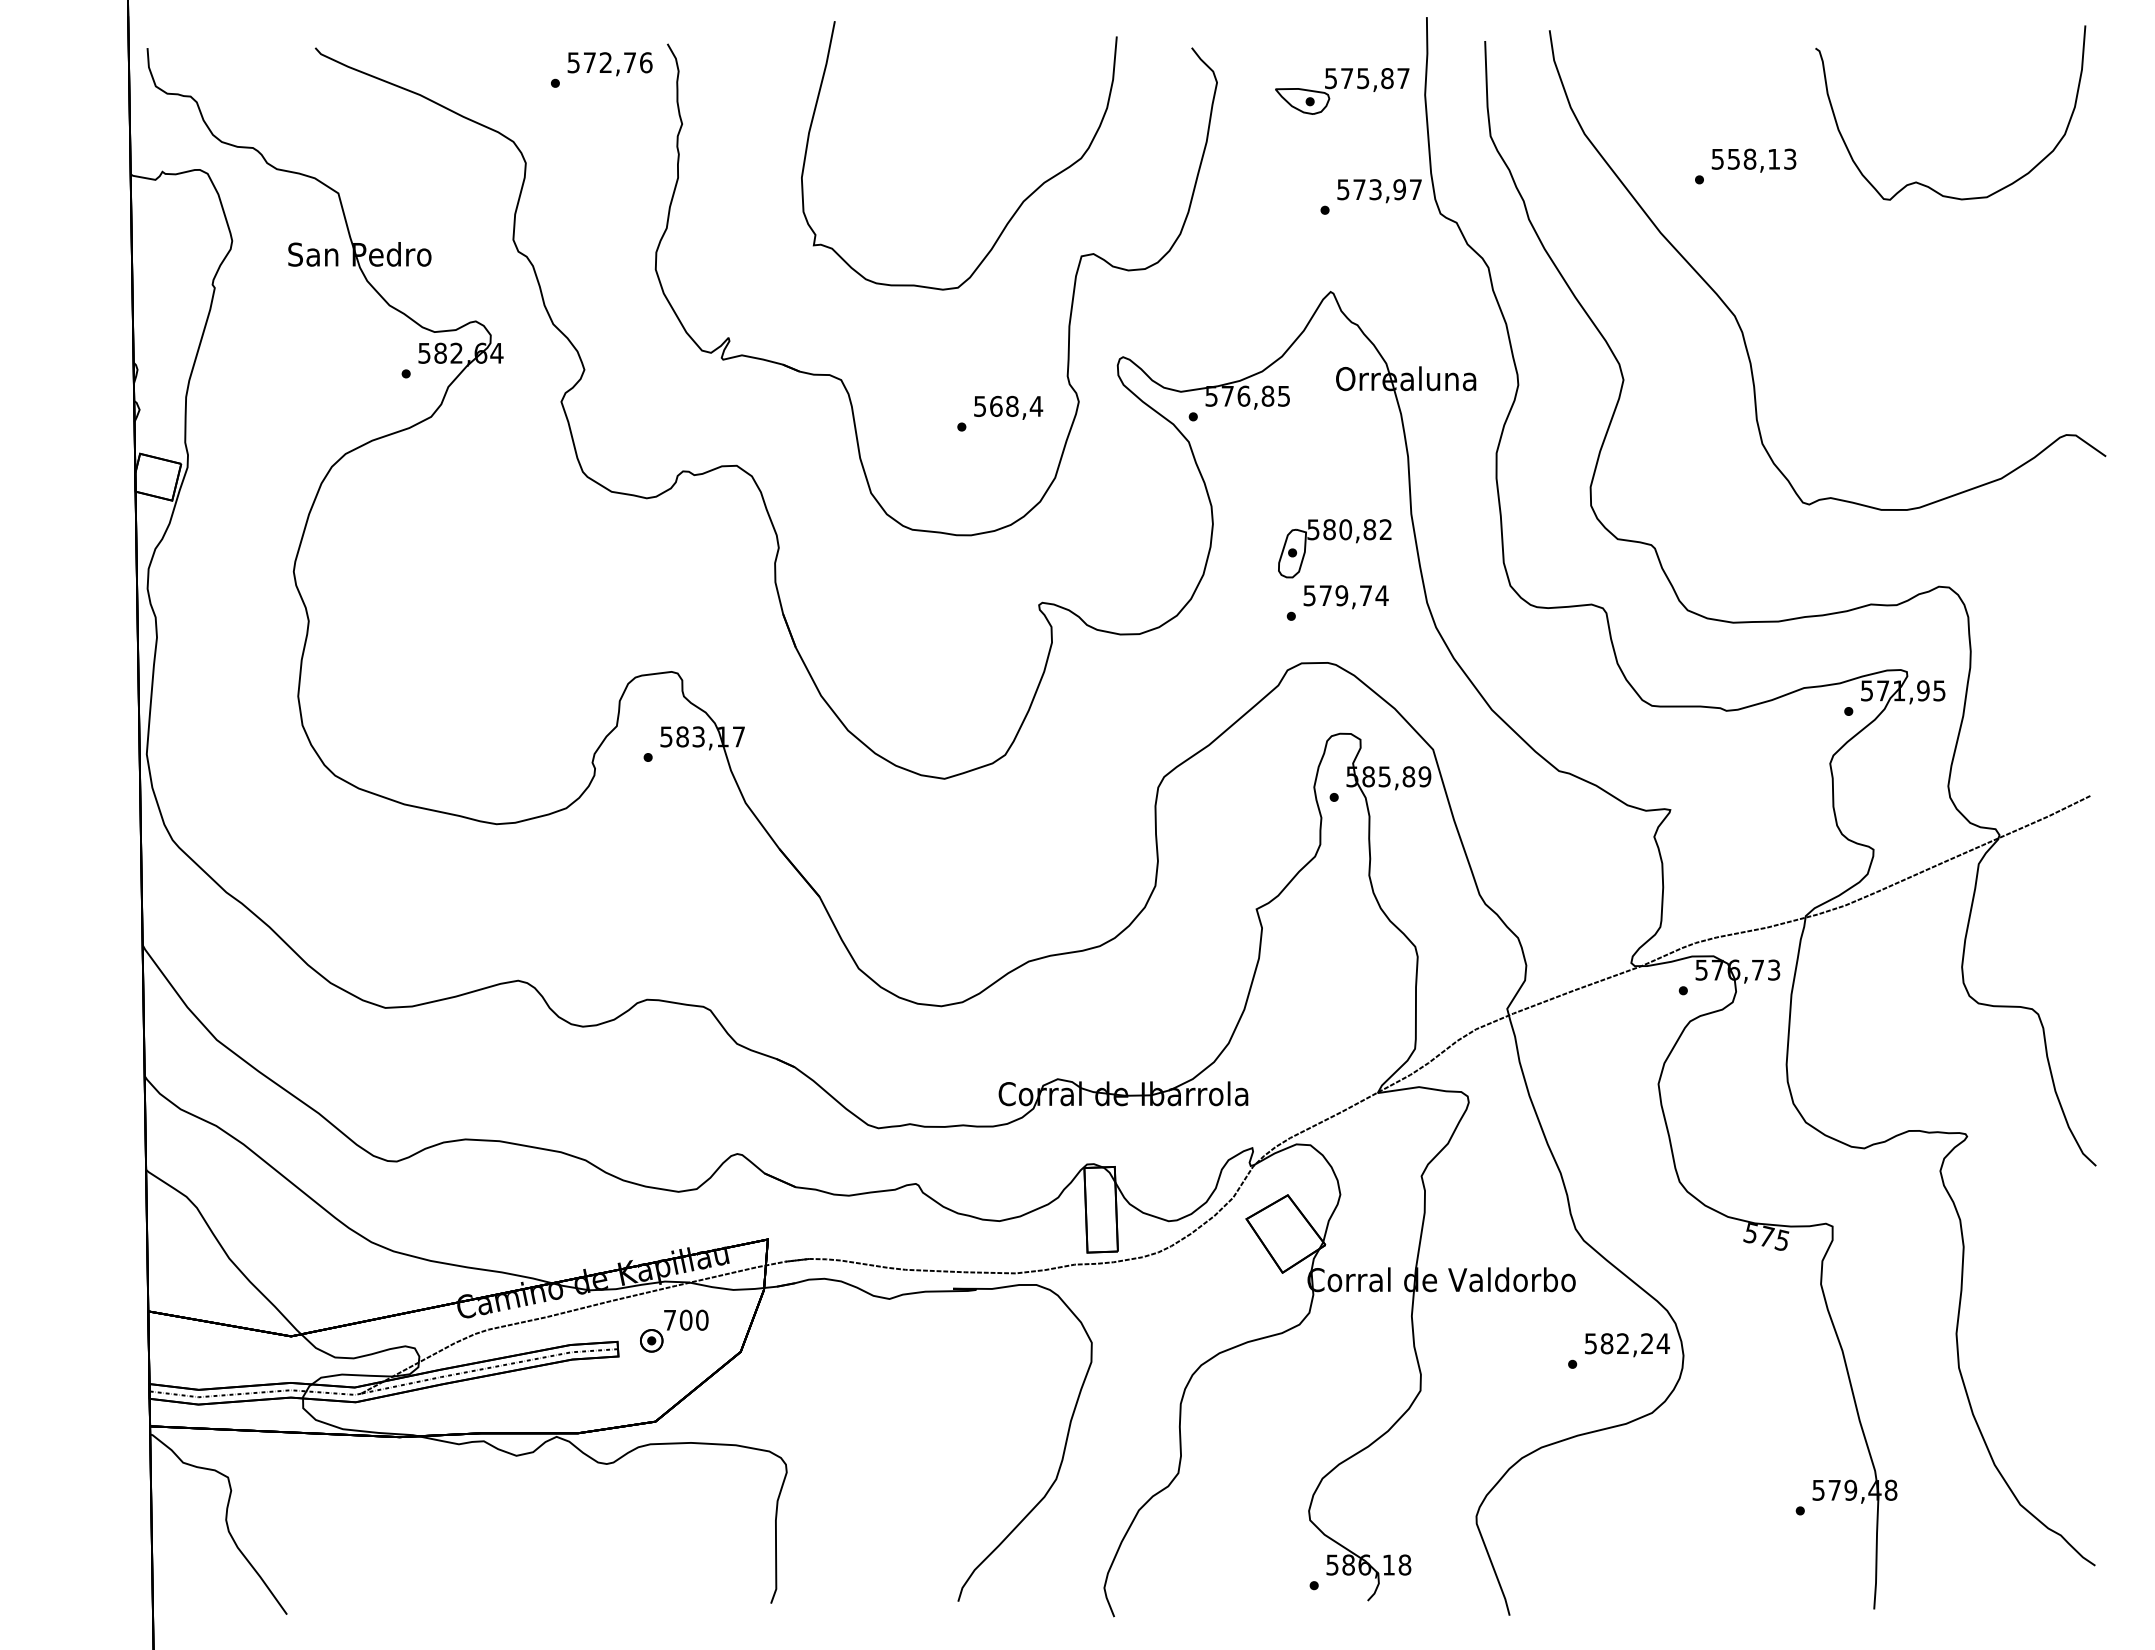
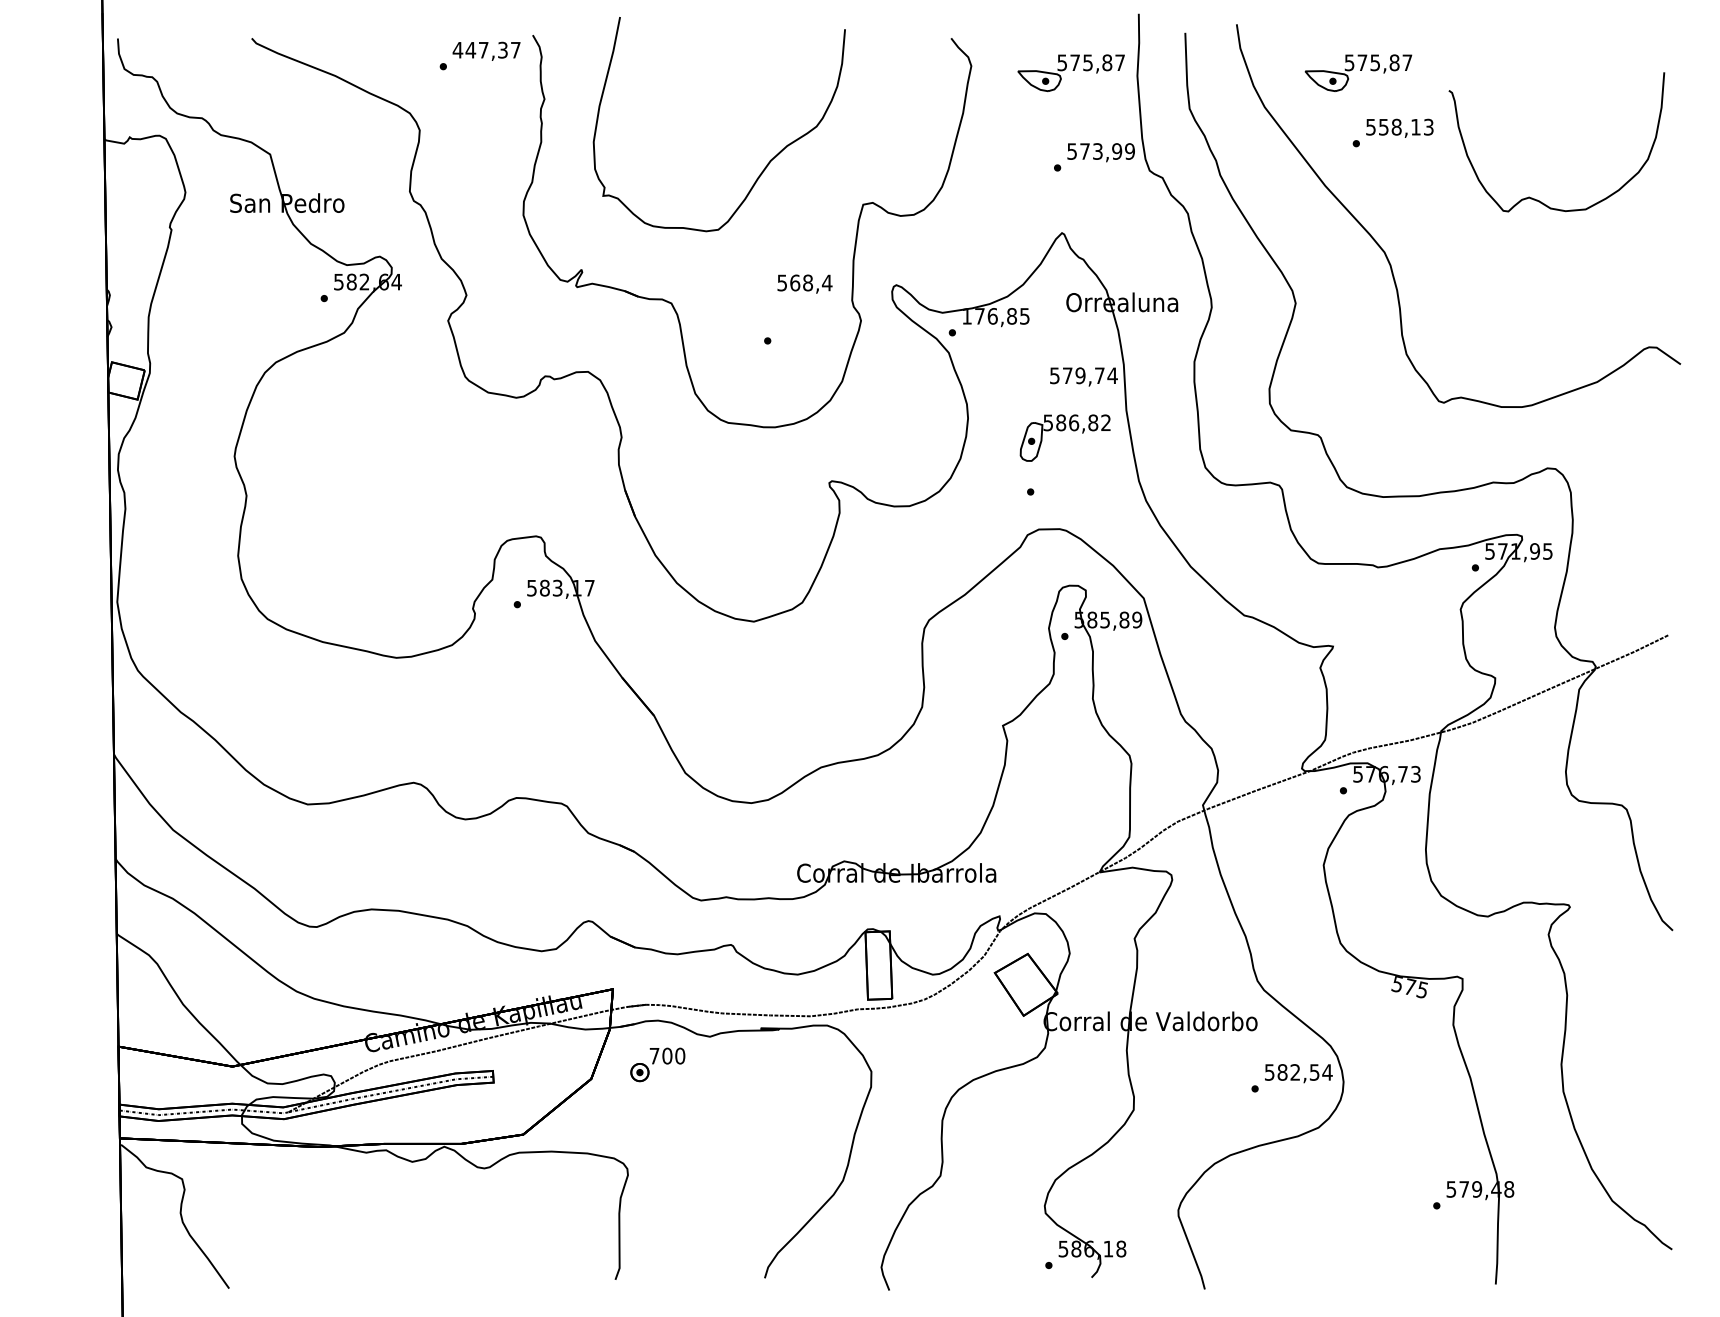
text: (609, 62) -> (486, 50), 572,76 -> 447,37
part: (1702, 91) -> (1358, 73), added
curve: (1922, 183) -> (1534, 198), moved
text: (1415, 189) -> (1129, 151), 573,97 -> 573,99
curve: (1021, 202) -> (769, 161), moved
text: (1211, 396) -> (966, 316), 576,85 -> 176,85
text: (1008, 407) -> (804, 283), moved
text: (1345, 529) -> (1073, 422), 580,82 -> 586,82
text: (1345, 597) -> (1083, 377), moved
part: (674, 1330) -> (658, 1064), moved
text: (1647, 1343) -> (1314, 1072), 582,24 -> 582,54

